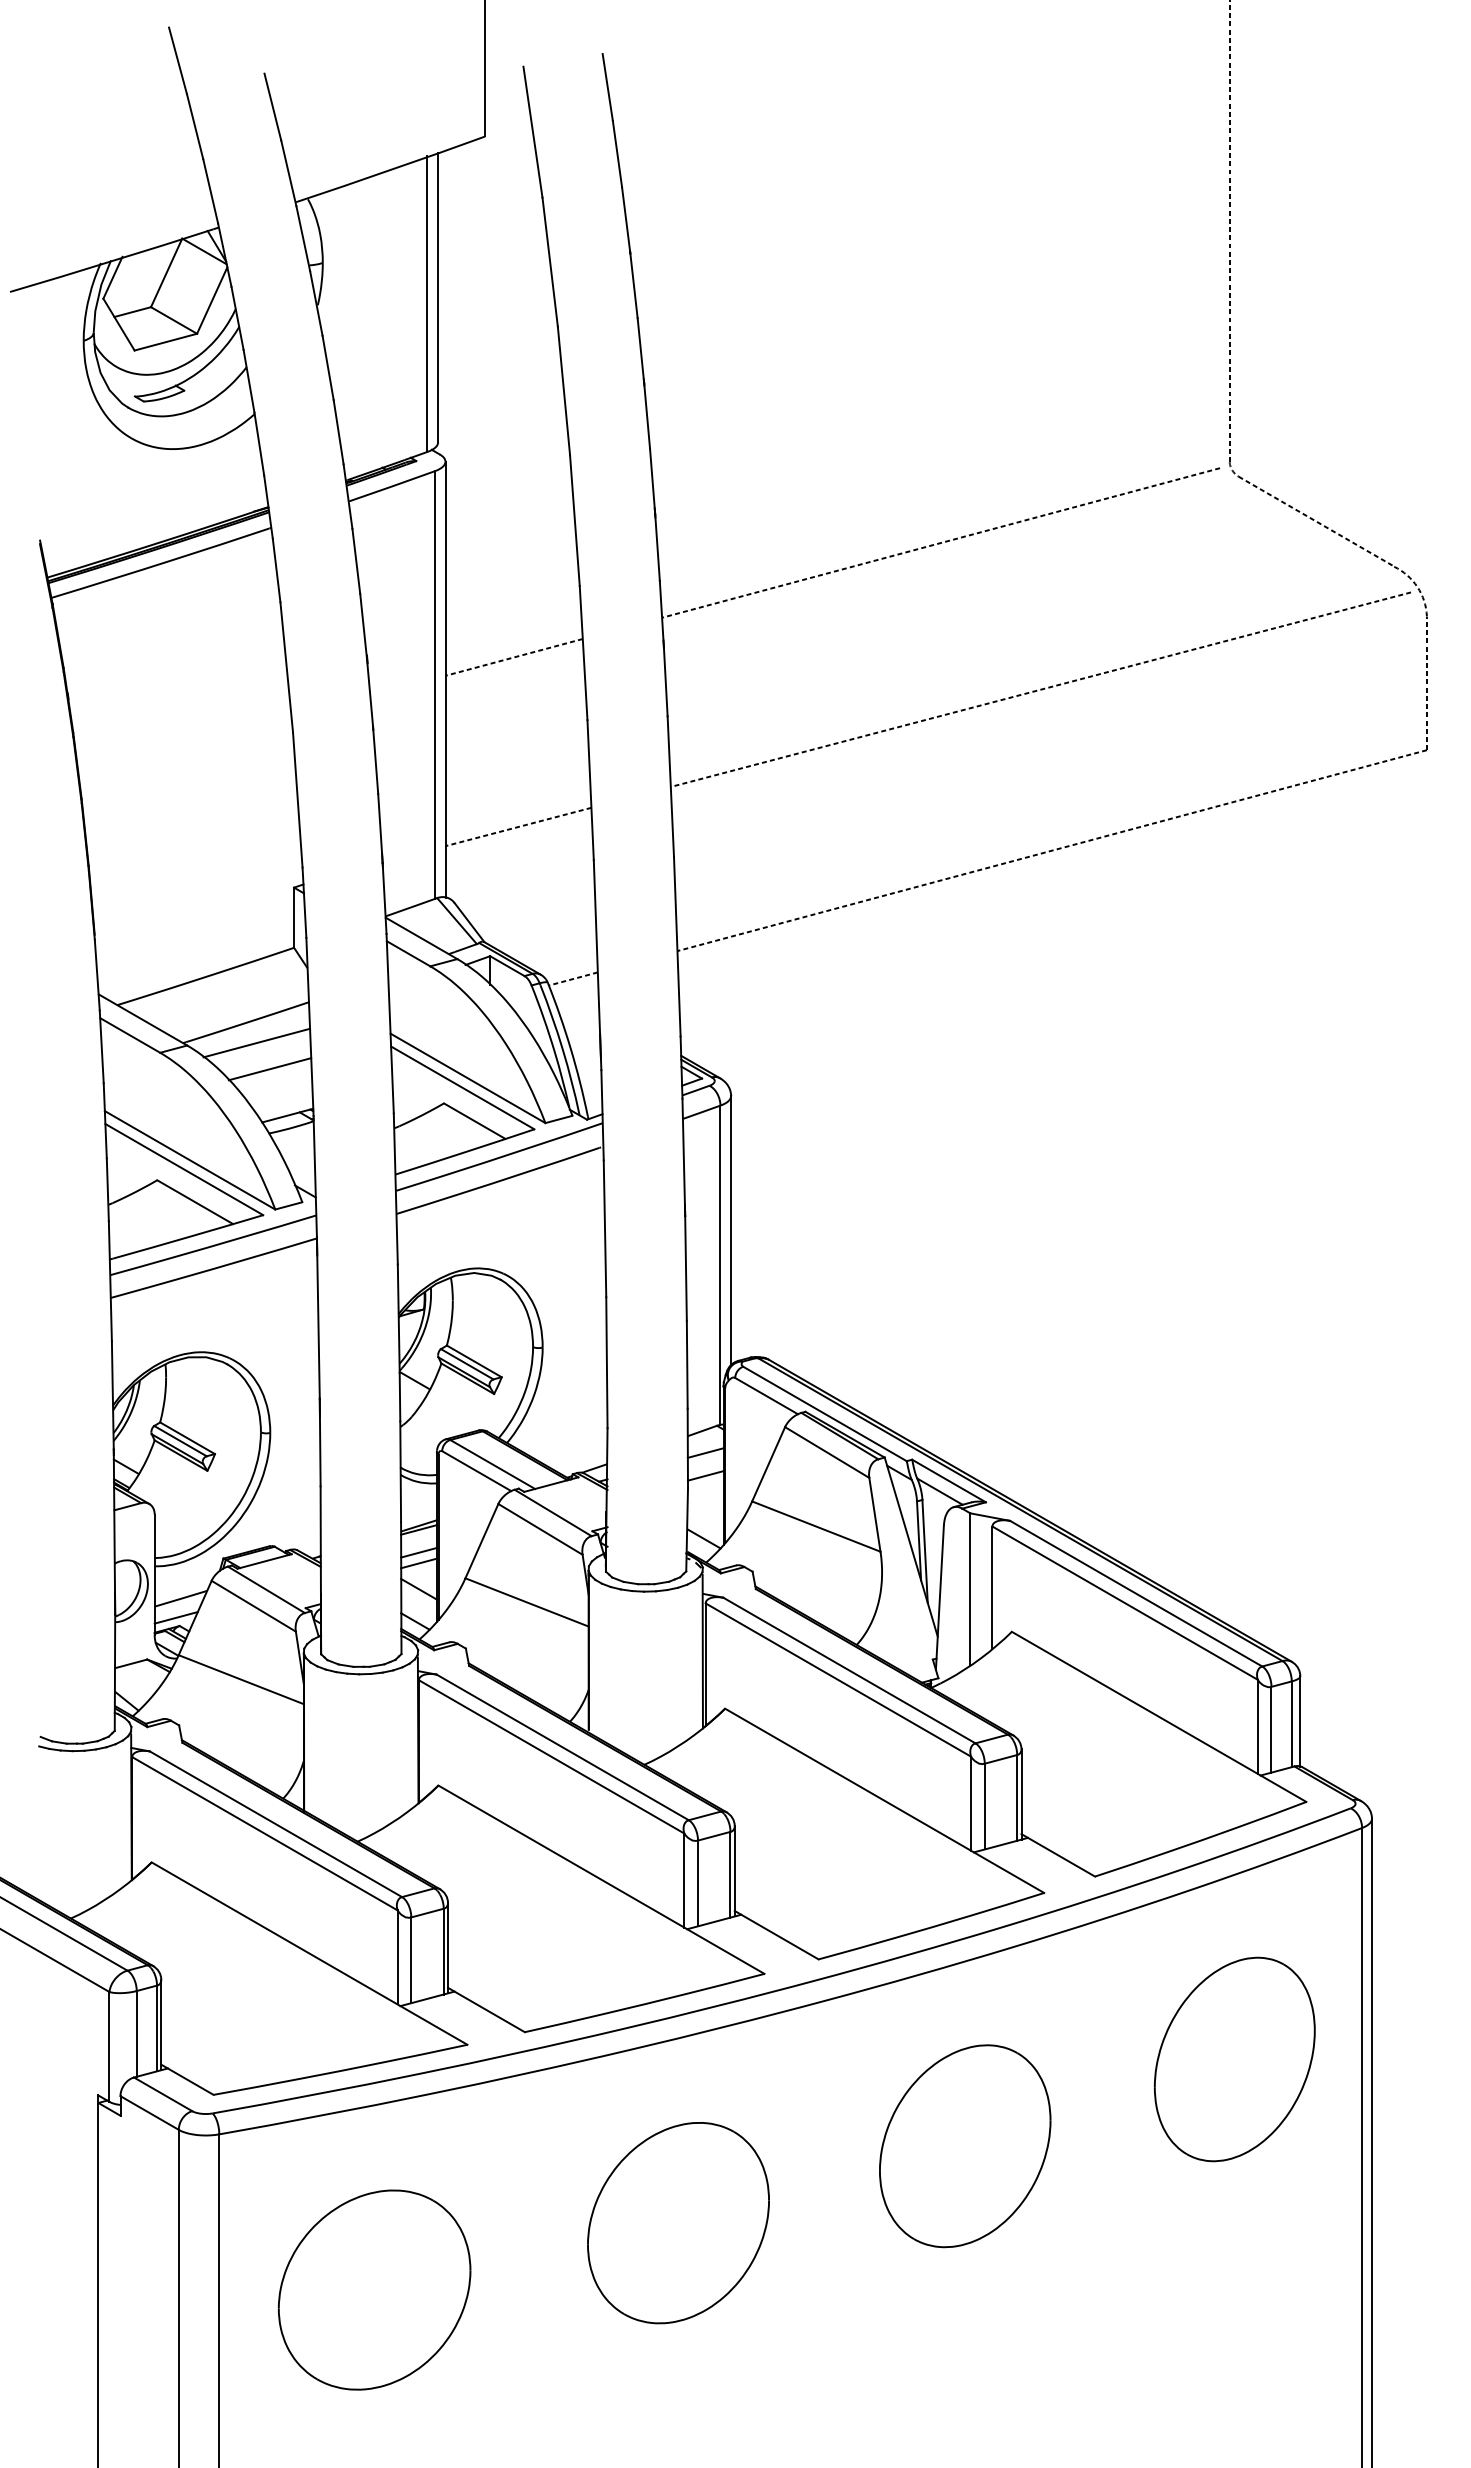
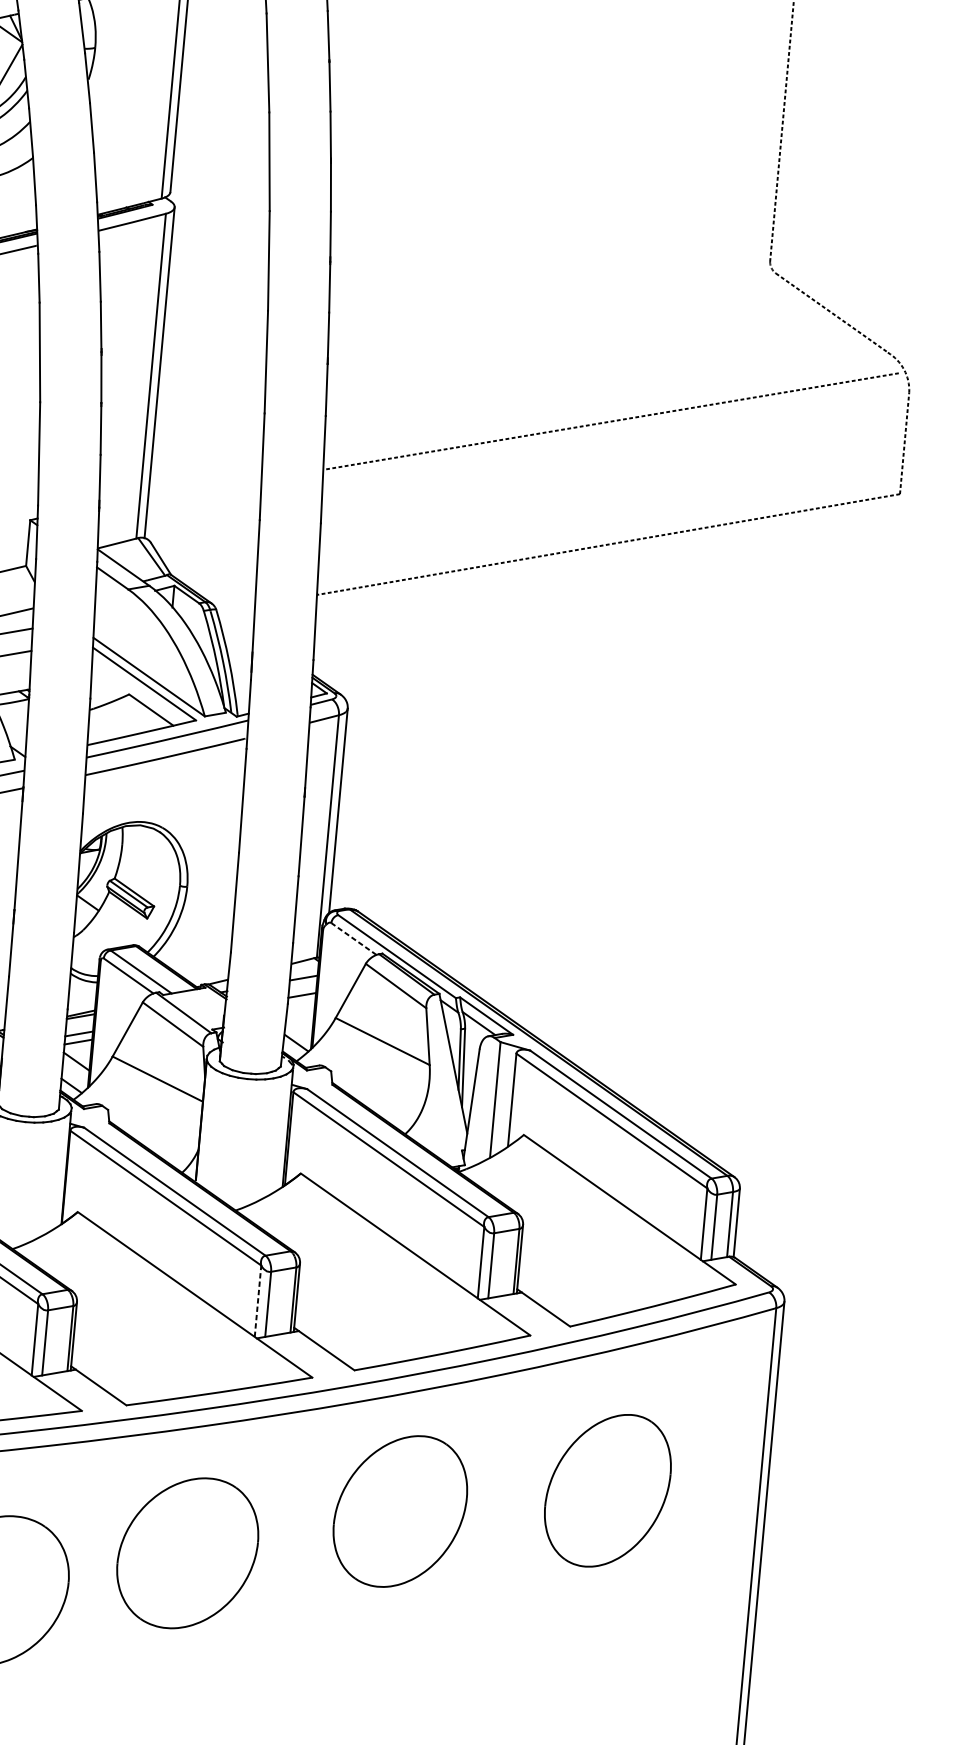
line: (940, 542) -> (544, 302), removed
line: (513, 657) -> (212, 360), removed
line: (518, 826) -> (204, 489), removed
line: (572, 978) -> (235, 608), removed
line: (766, 1395) -> (353, 938), solid -> dashed
line: (684, 1880) -> (258, 1301), solid -> dashed
part: (1234, 2059) -> (607, 1490), moved
part: (965, 2146) -> (400, 1511), moved
part: (678, 2223) -> (187, 1553), moved

